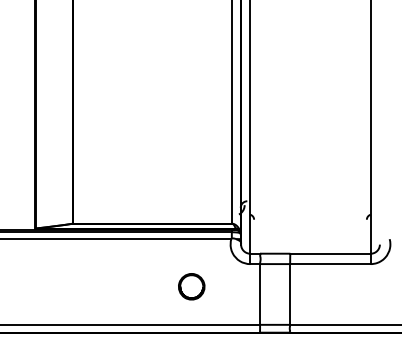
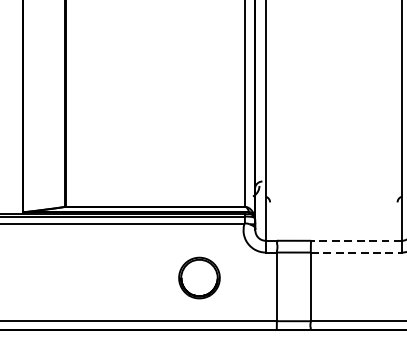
line: (330, 253) -> (356, 240), solid -> dashed
line: (330, 264) -> (356, 252), solid -> dashed
part: (191, 286) -> (199, 277), size x1.4

